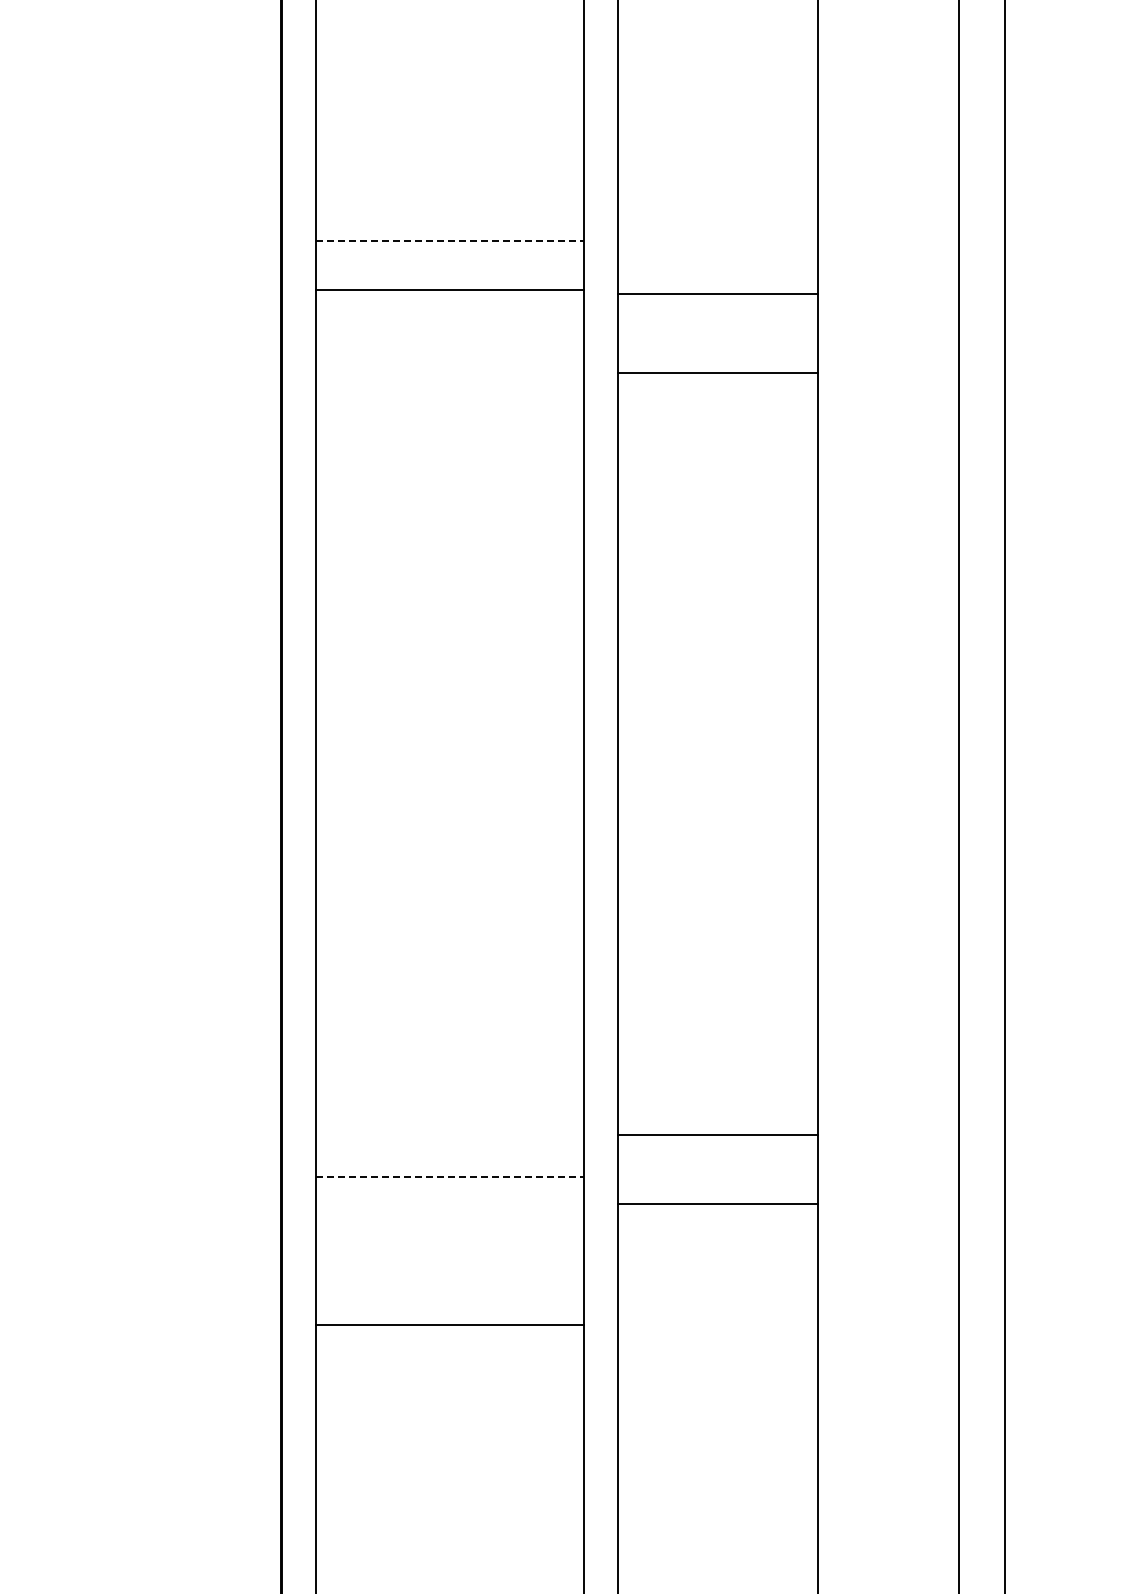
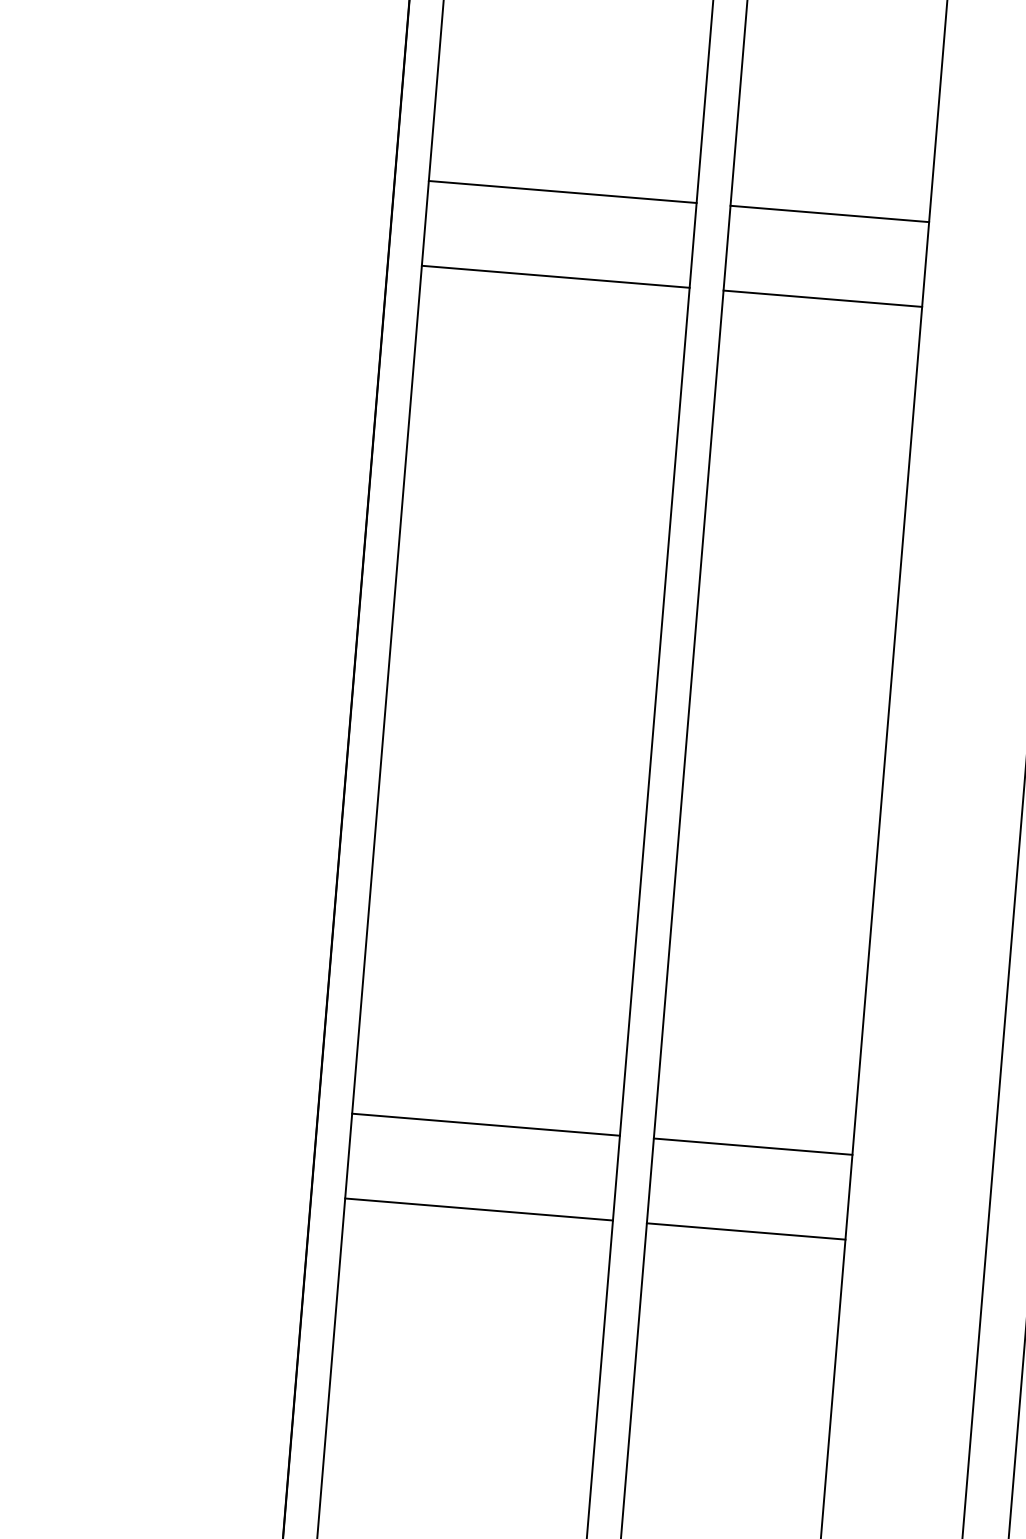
line: (450, 241) -> (563, 192), dashed -> solid
line: (449, 290) -> (555, 277), moved
line: (717, 294) -> (829, 214), moved
line: (717, 373) -> (822, 299), moved
line: (717, 1134) -> (752, 1146), moved
line: (450, 1176) -> (486, 1124), dashed -> solid
line: (717, 1203) -> (745, 1230), moved
line: (449, 1324) -> (478, 1208), moved

